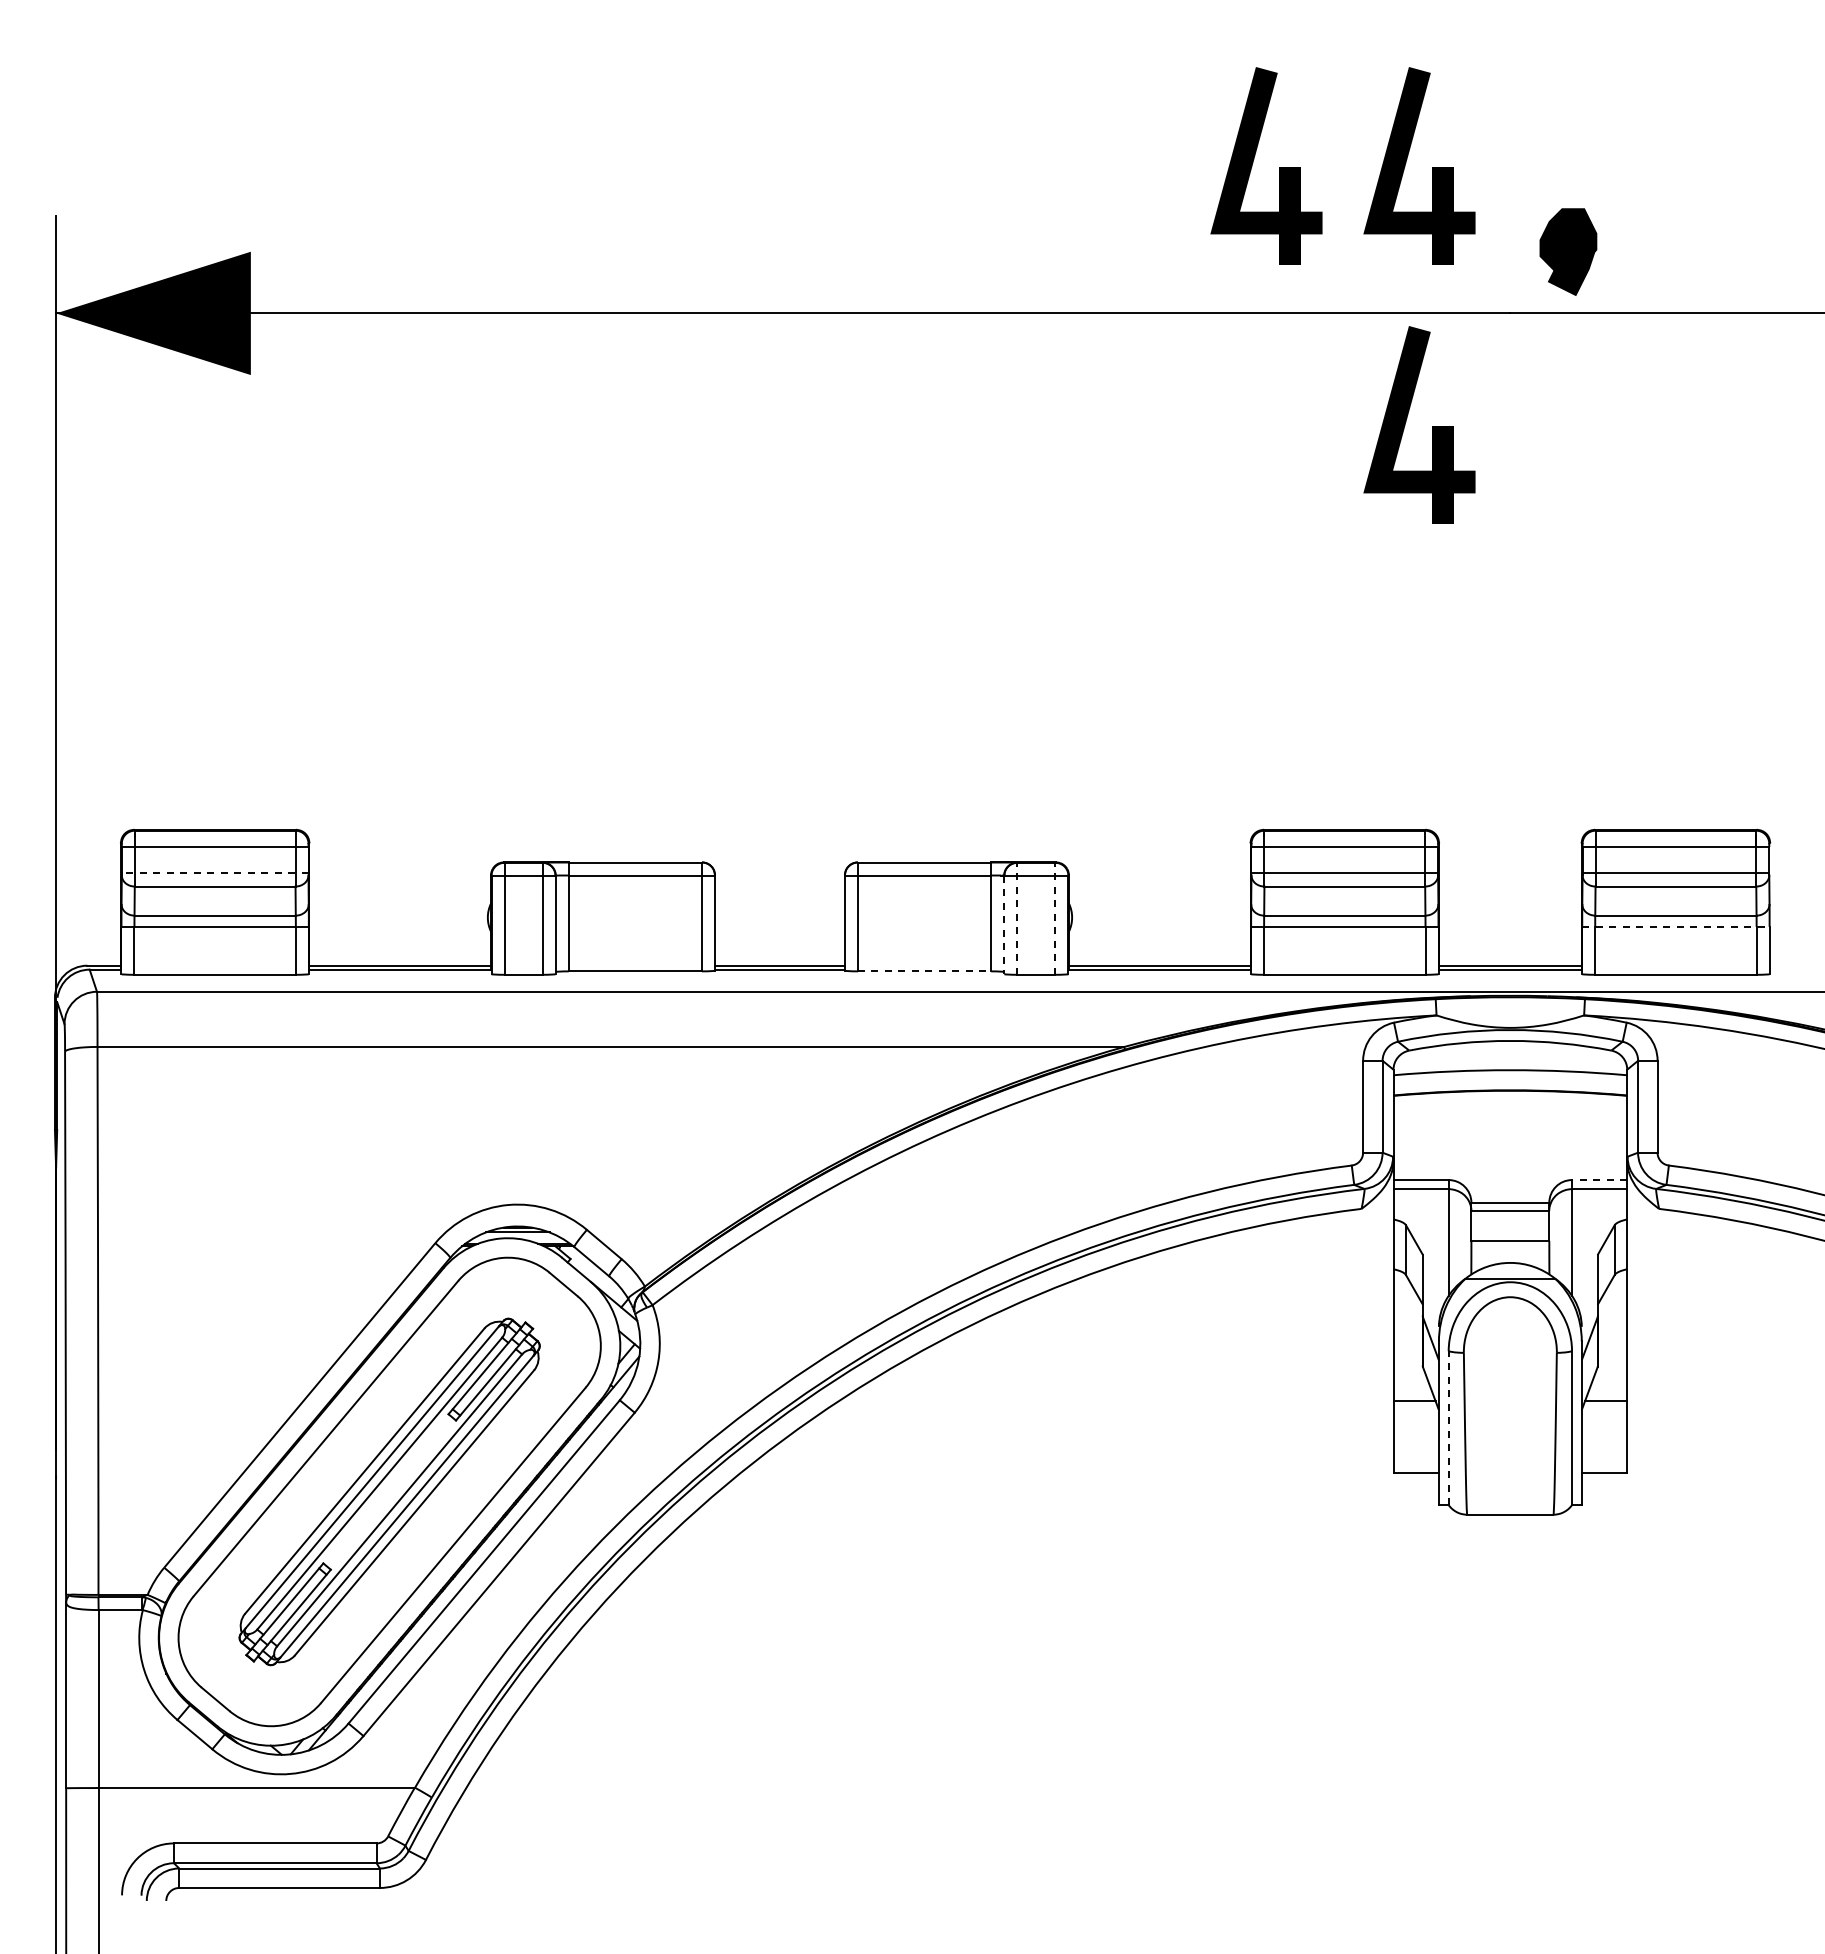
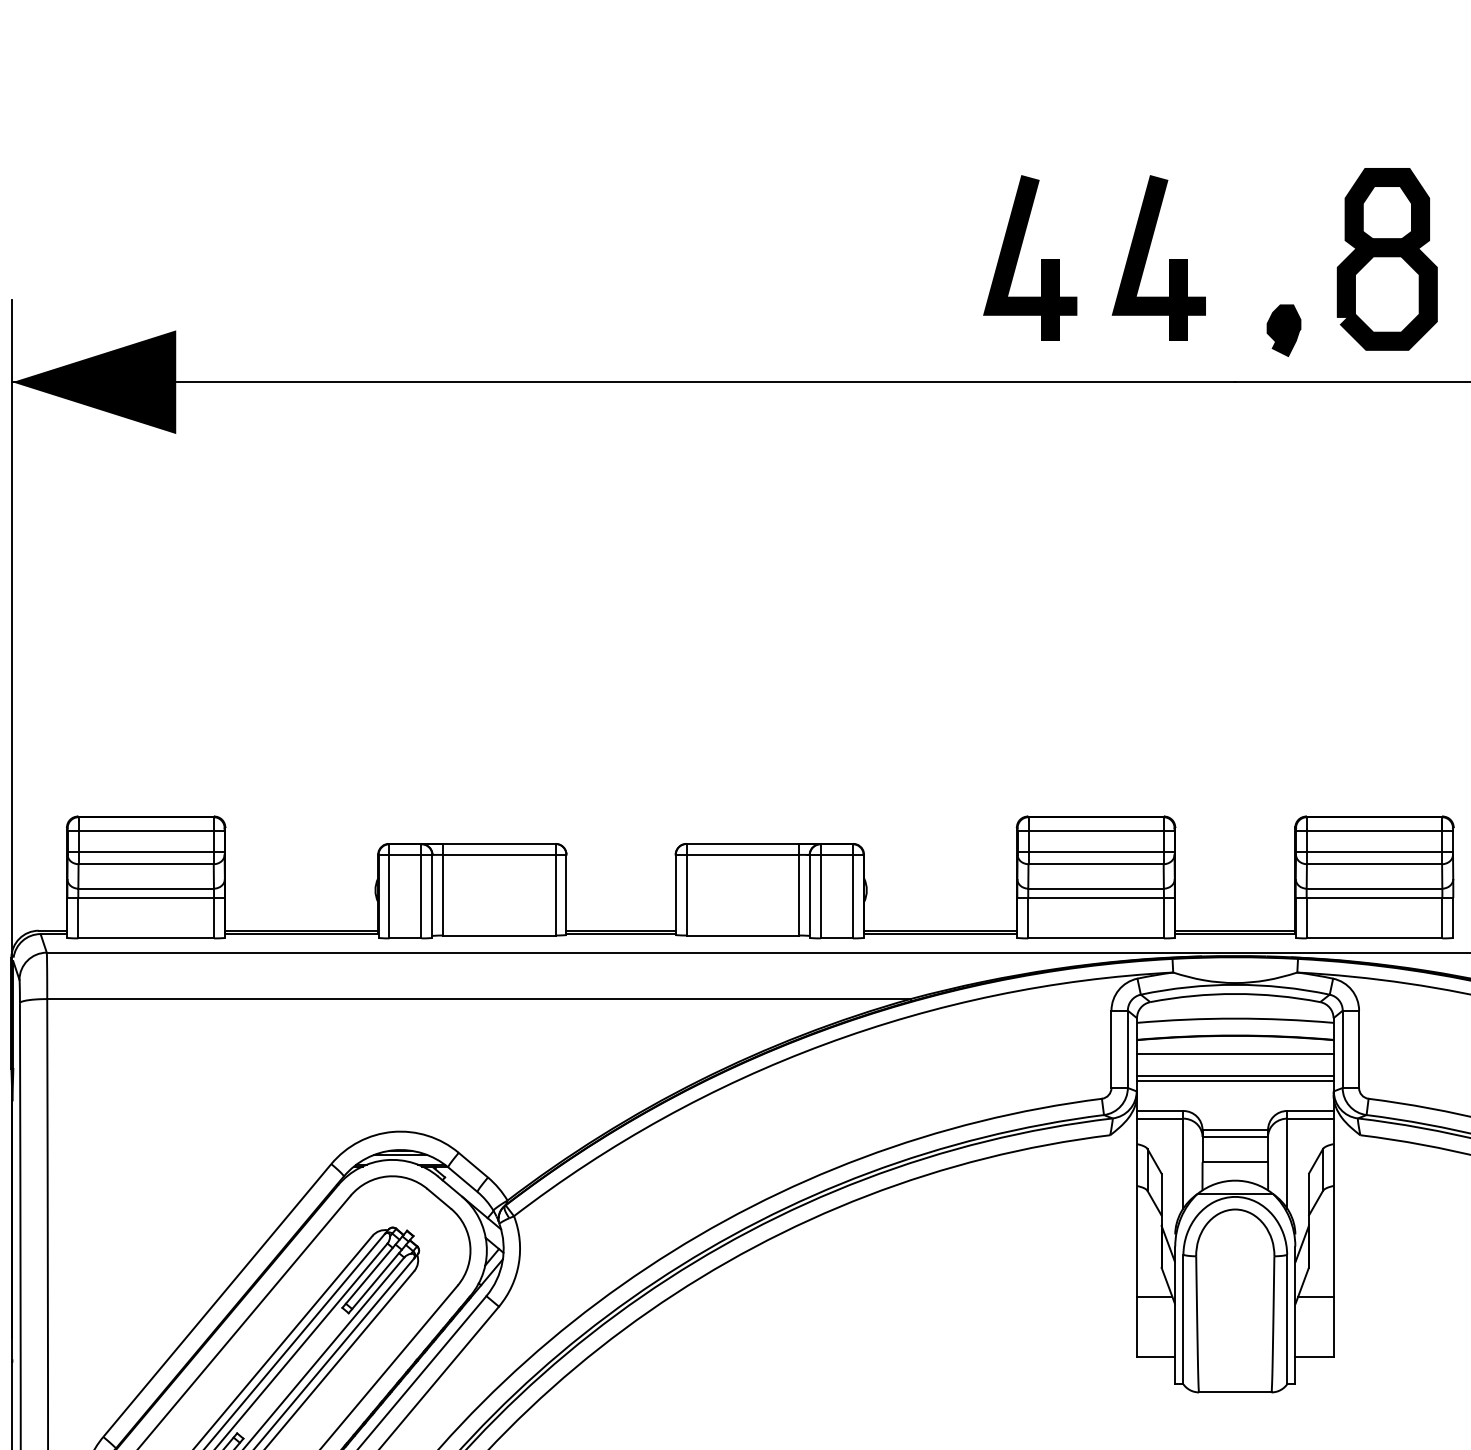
part: (1691, 166) -> (1387, 258), added
part: (1567, 252) -> (1283, 331), size x0.71
part: (1406, 422) -> (1147, 473), removed
line: (214, 872) -> (145, 852), dashed -> solid
line: (1017, 918) -> (820, 891), dashed -> solid
line: (1055, 918) -> (852, 891), dashed -> solid
line: (1004, 925) -> (809, 896), dashed -> solid
line: (1675, 926) -> (1374, 897), dashed -> solid
line: (924, 971) -> (742, 935), dashed -> solid
line: (1510, 1111) -> (1235, 1053), added
line: (1510, 1138) -> (1235, 1076), added
line: (1510, 1144) -> (1235, 1081), added
line: (1599, 1180) -> (1310, 1111), dashed -> solid
line: (1448, 1428) -> (1183, 1319), dashed -> solid

